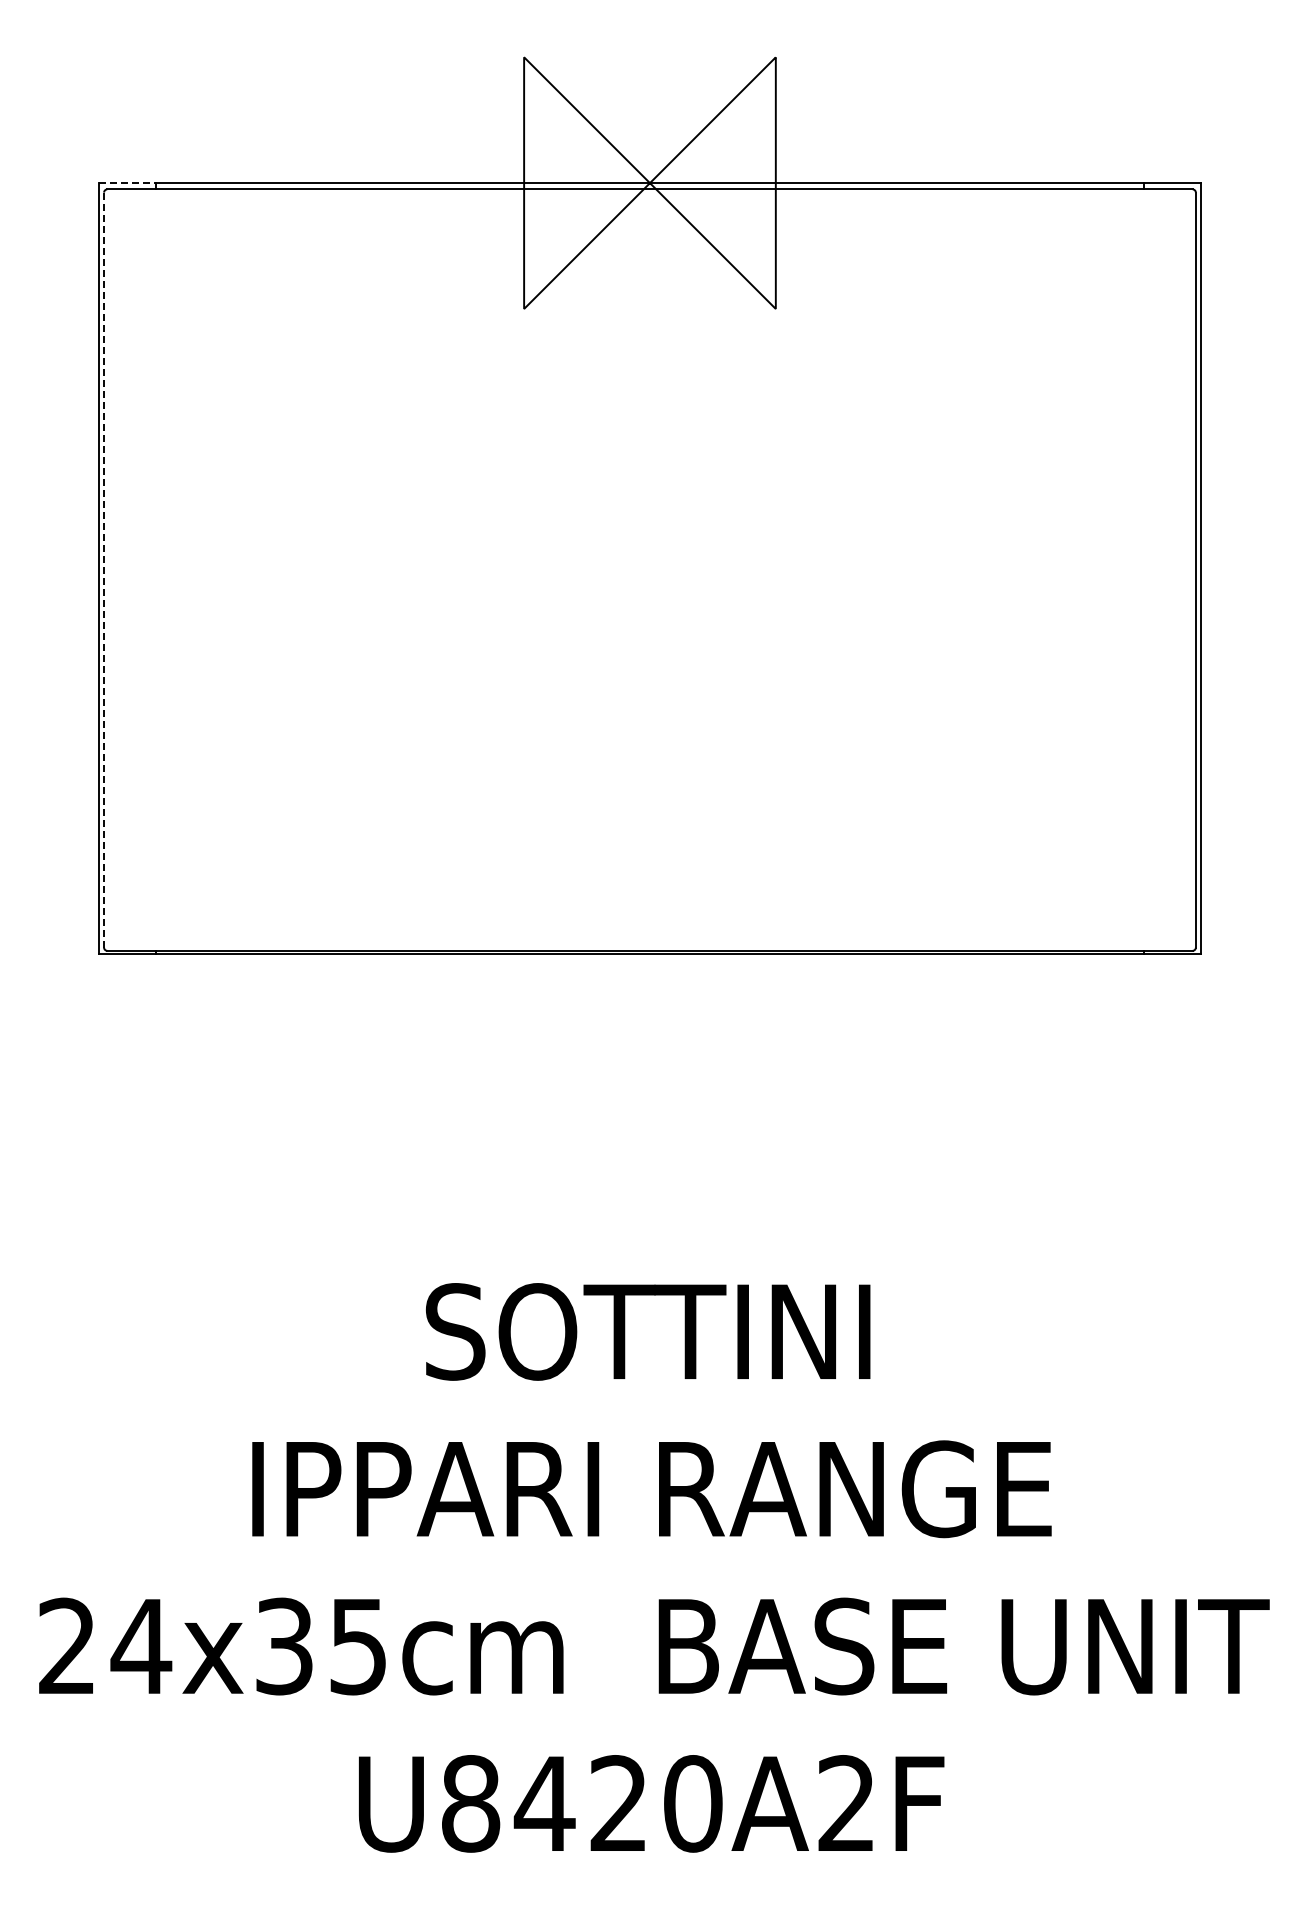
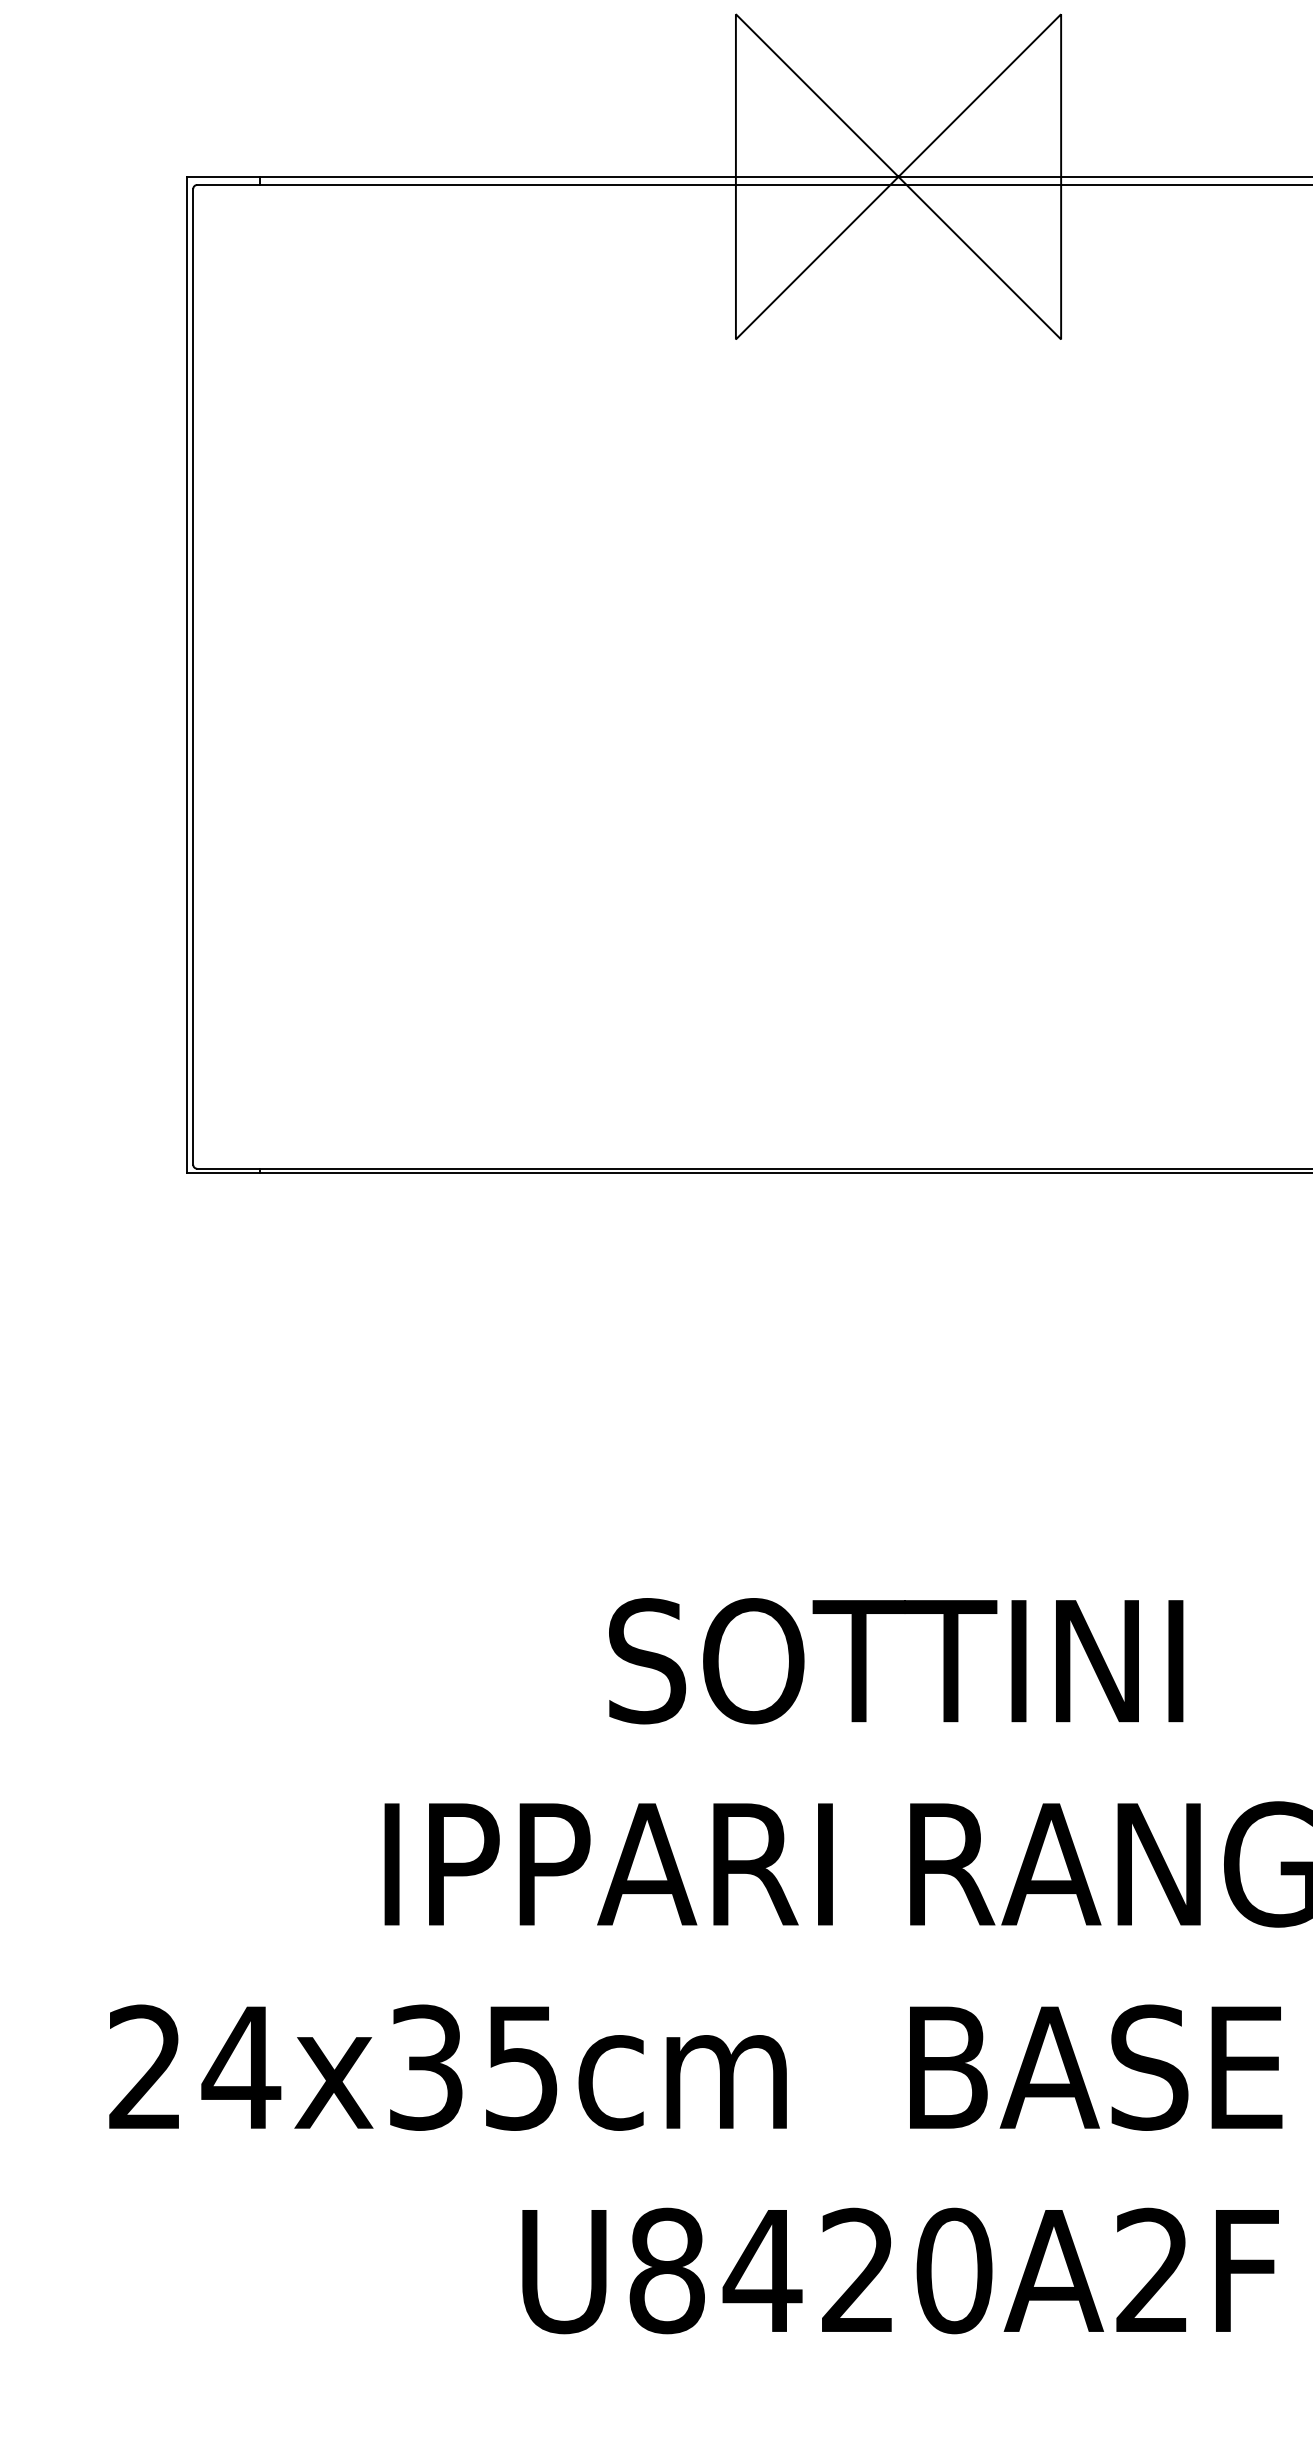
line: (128, 183) -> (224, 177), dashed -> solid
line: (104, 570) -> (193, 677), dashed -> solid

